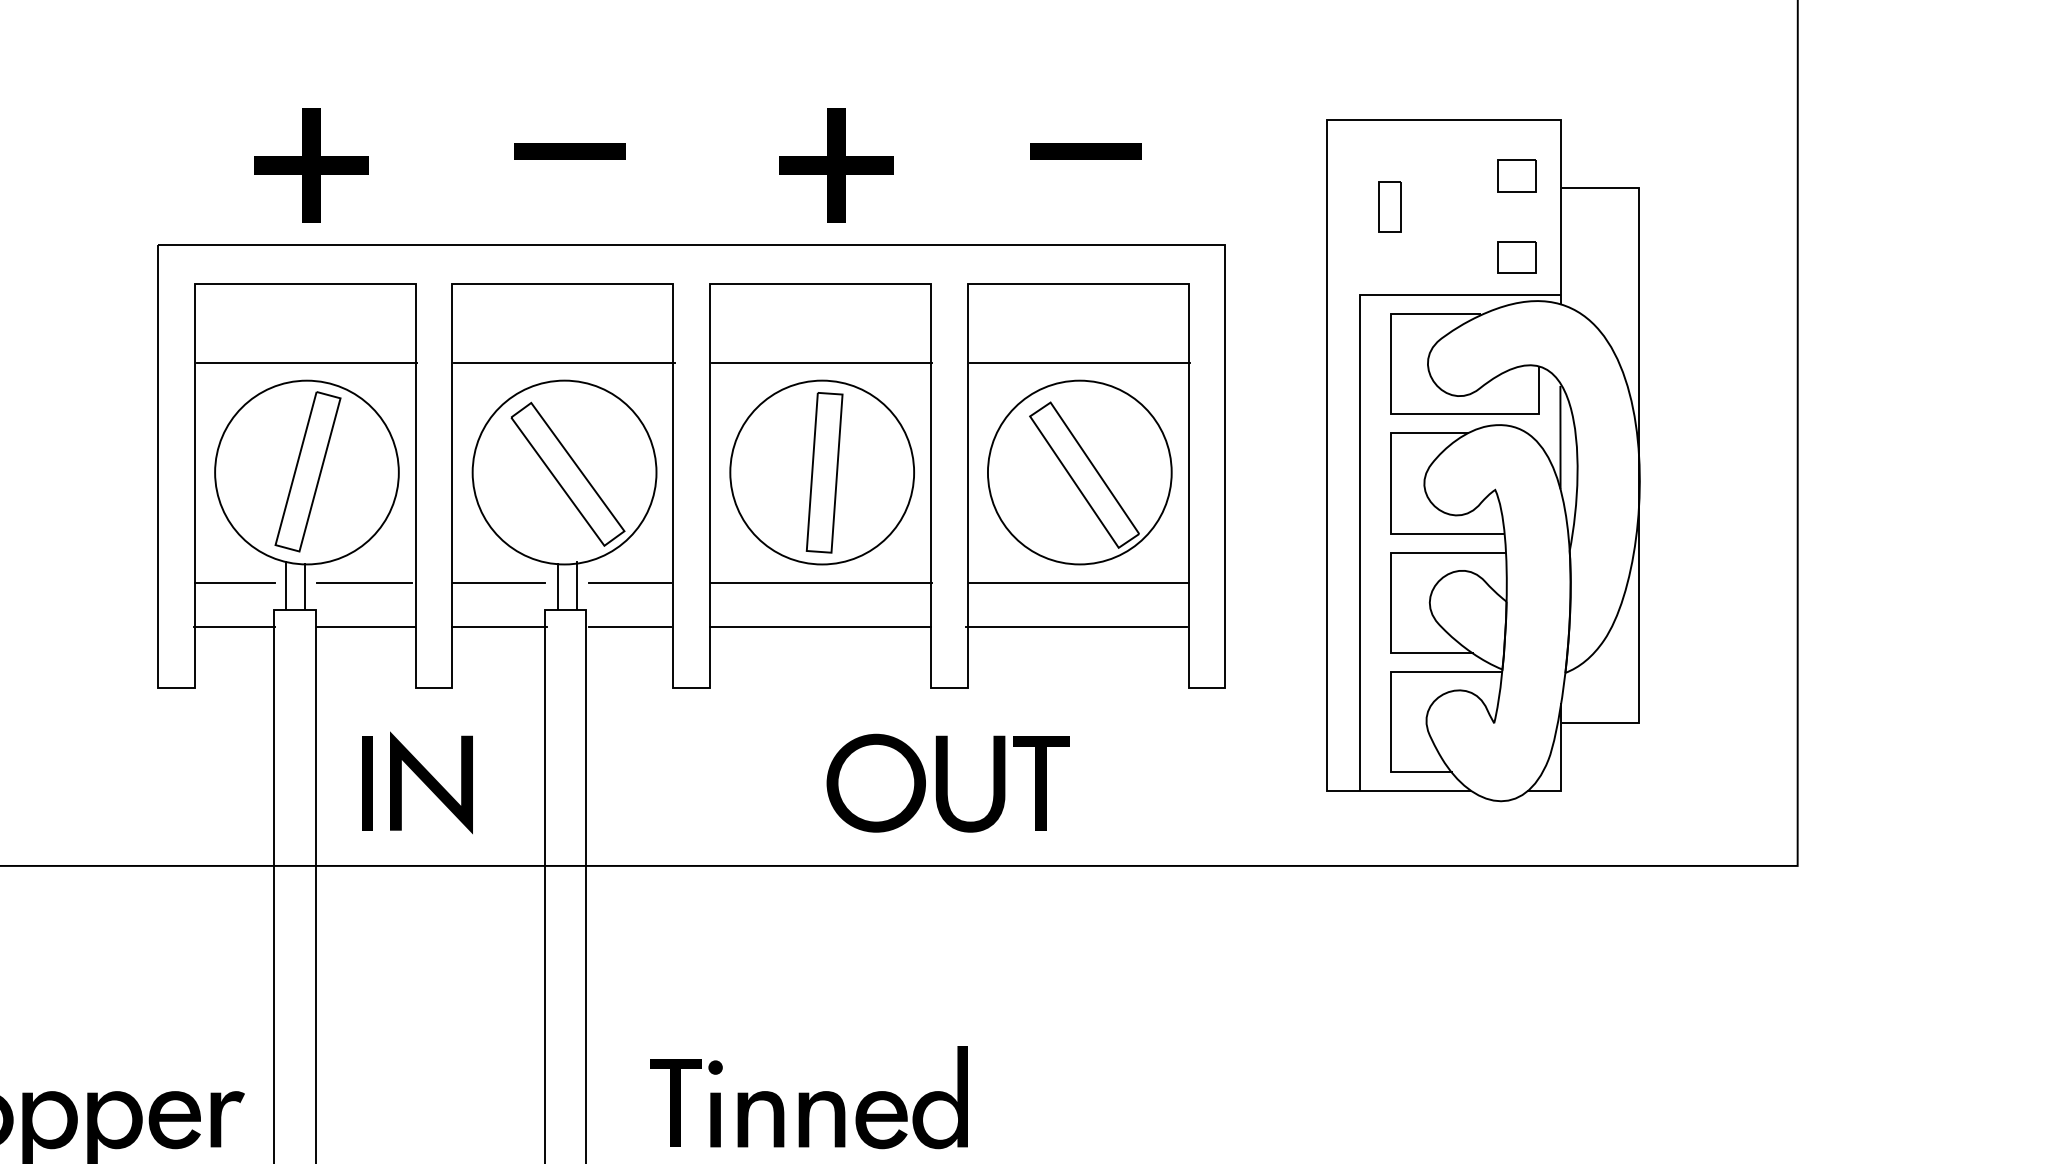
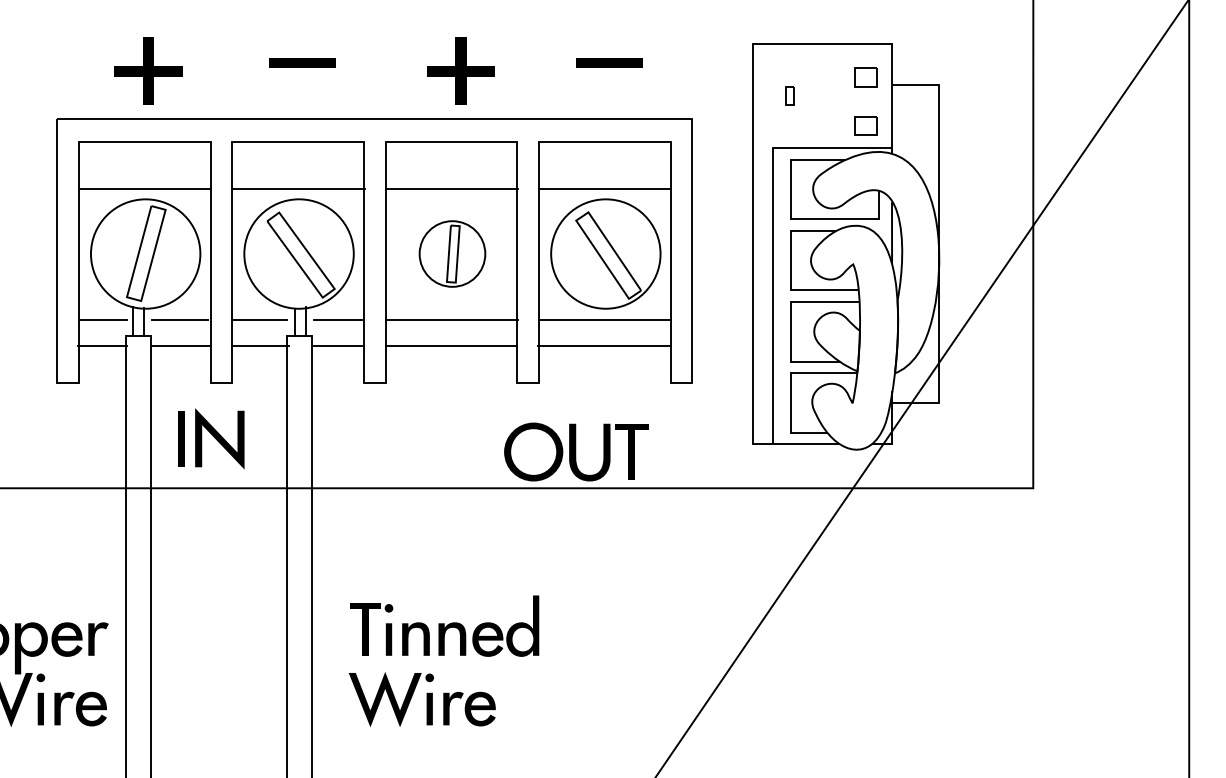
part: (1389, 206) -> (790, 95), size x0.6
part: (822, 471) -> (452, 253), size x0.6
part: (948, 782) -> (576, 451), moved

